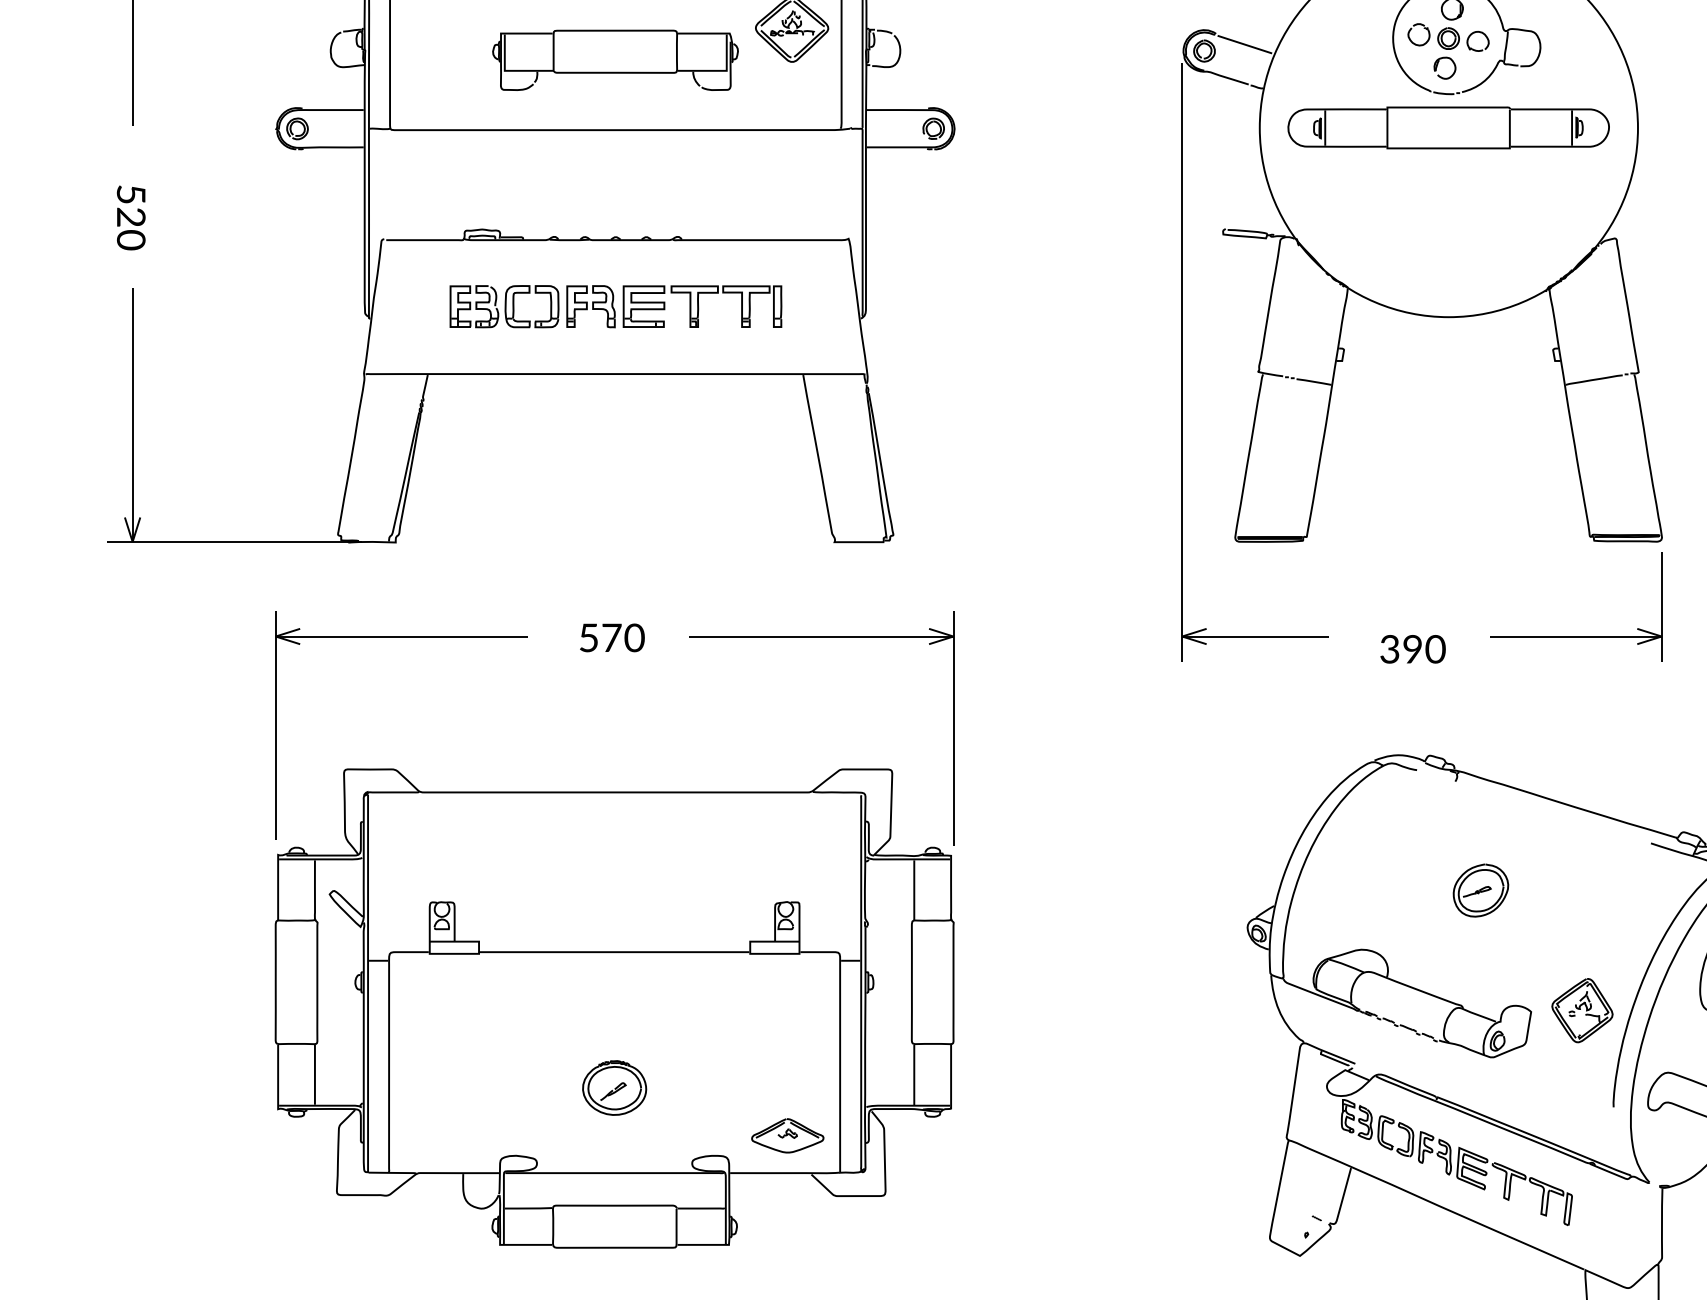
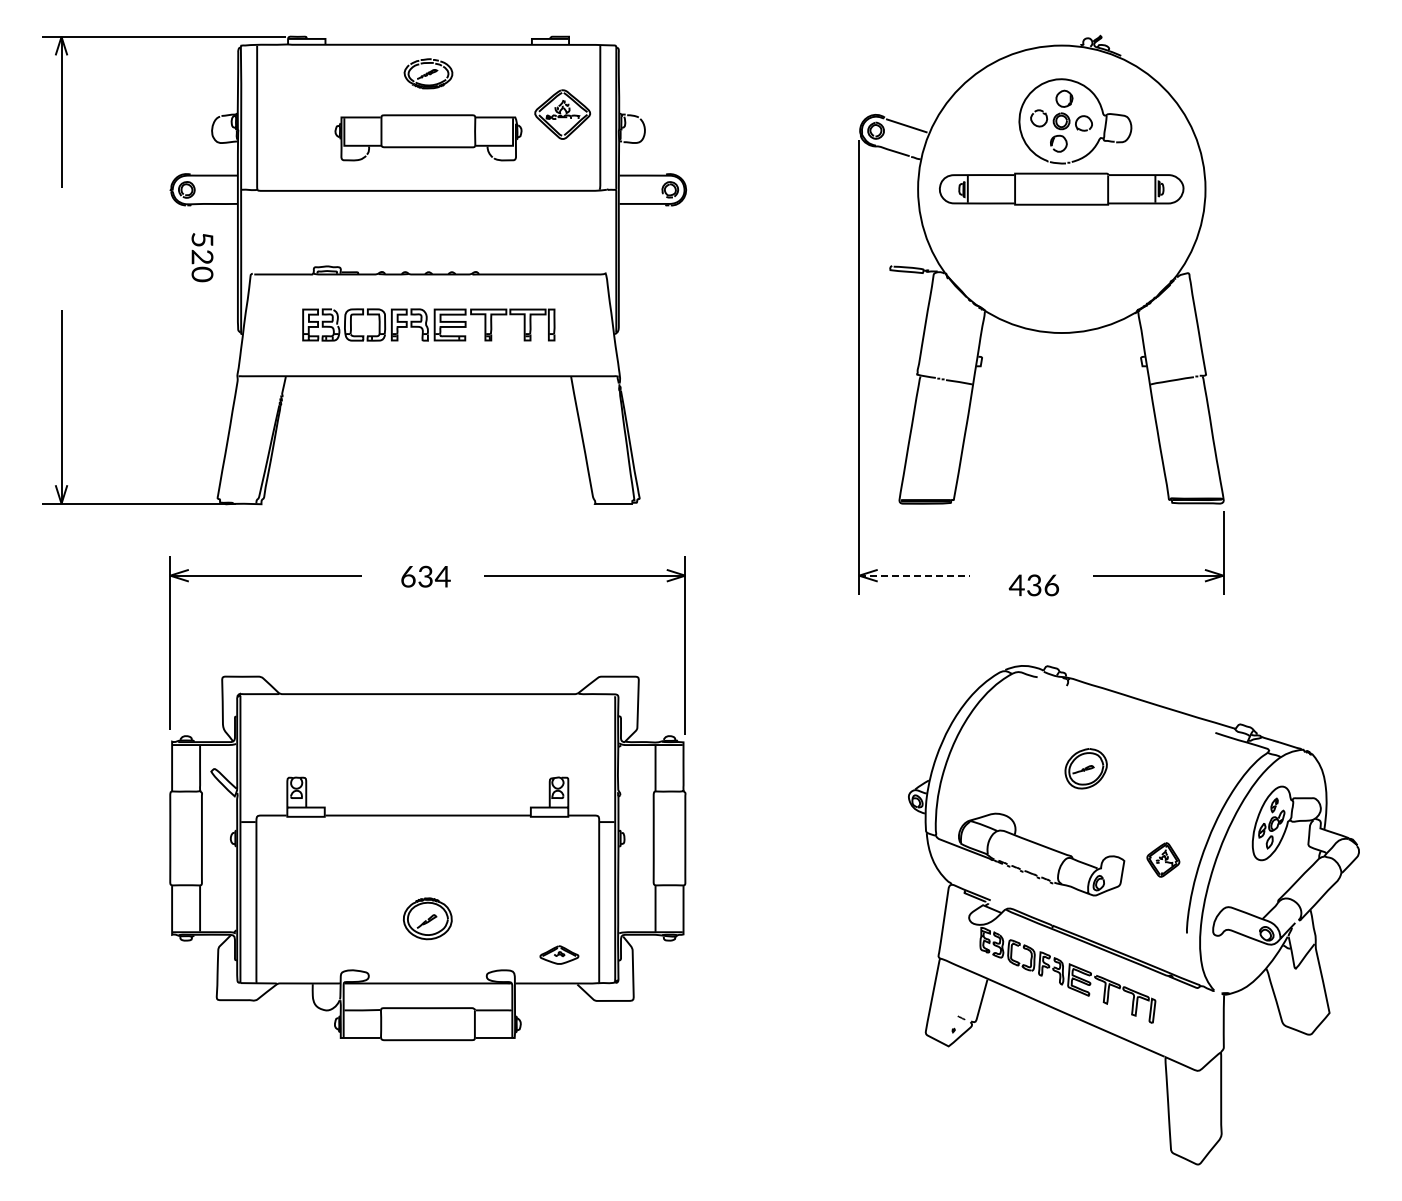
text: (131, 217) -> (202, 257), moved
line: (1255, 636) -> (914, 575), solid -> dashed
text: (611, 637) -> (425, 576), 570 -> 634
text: (1411, 649) -> (1033, 585), 390 -> 436
part: (1582, 1010) -> (1163, 859), size x0.7
part: (787, 1135) -> (559, 954), size x0.7

